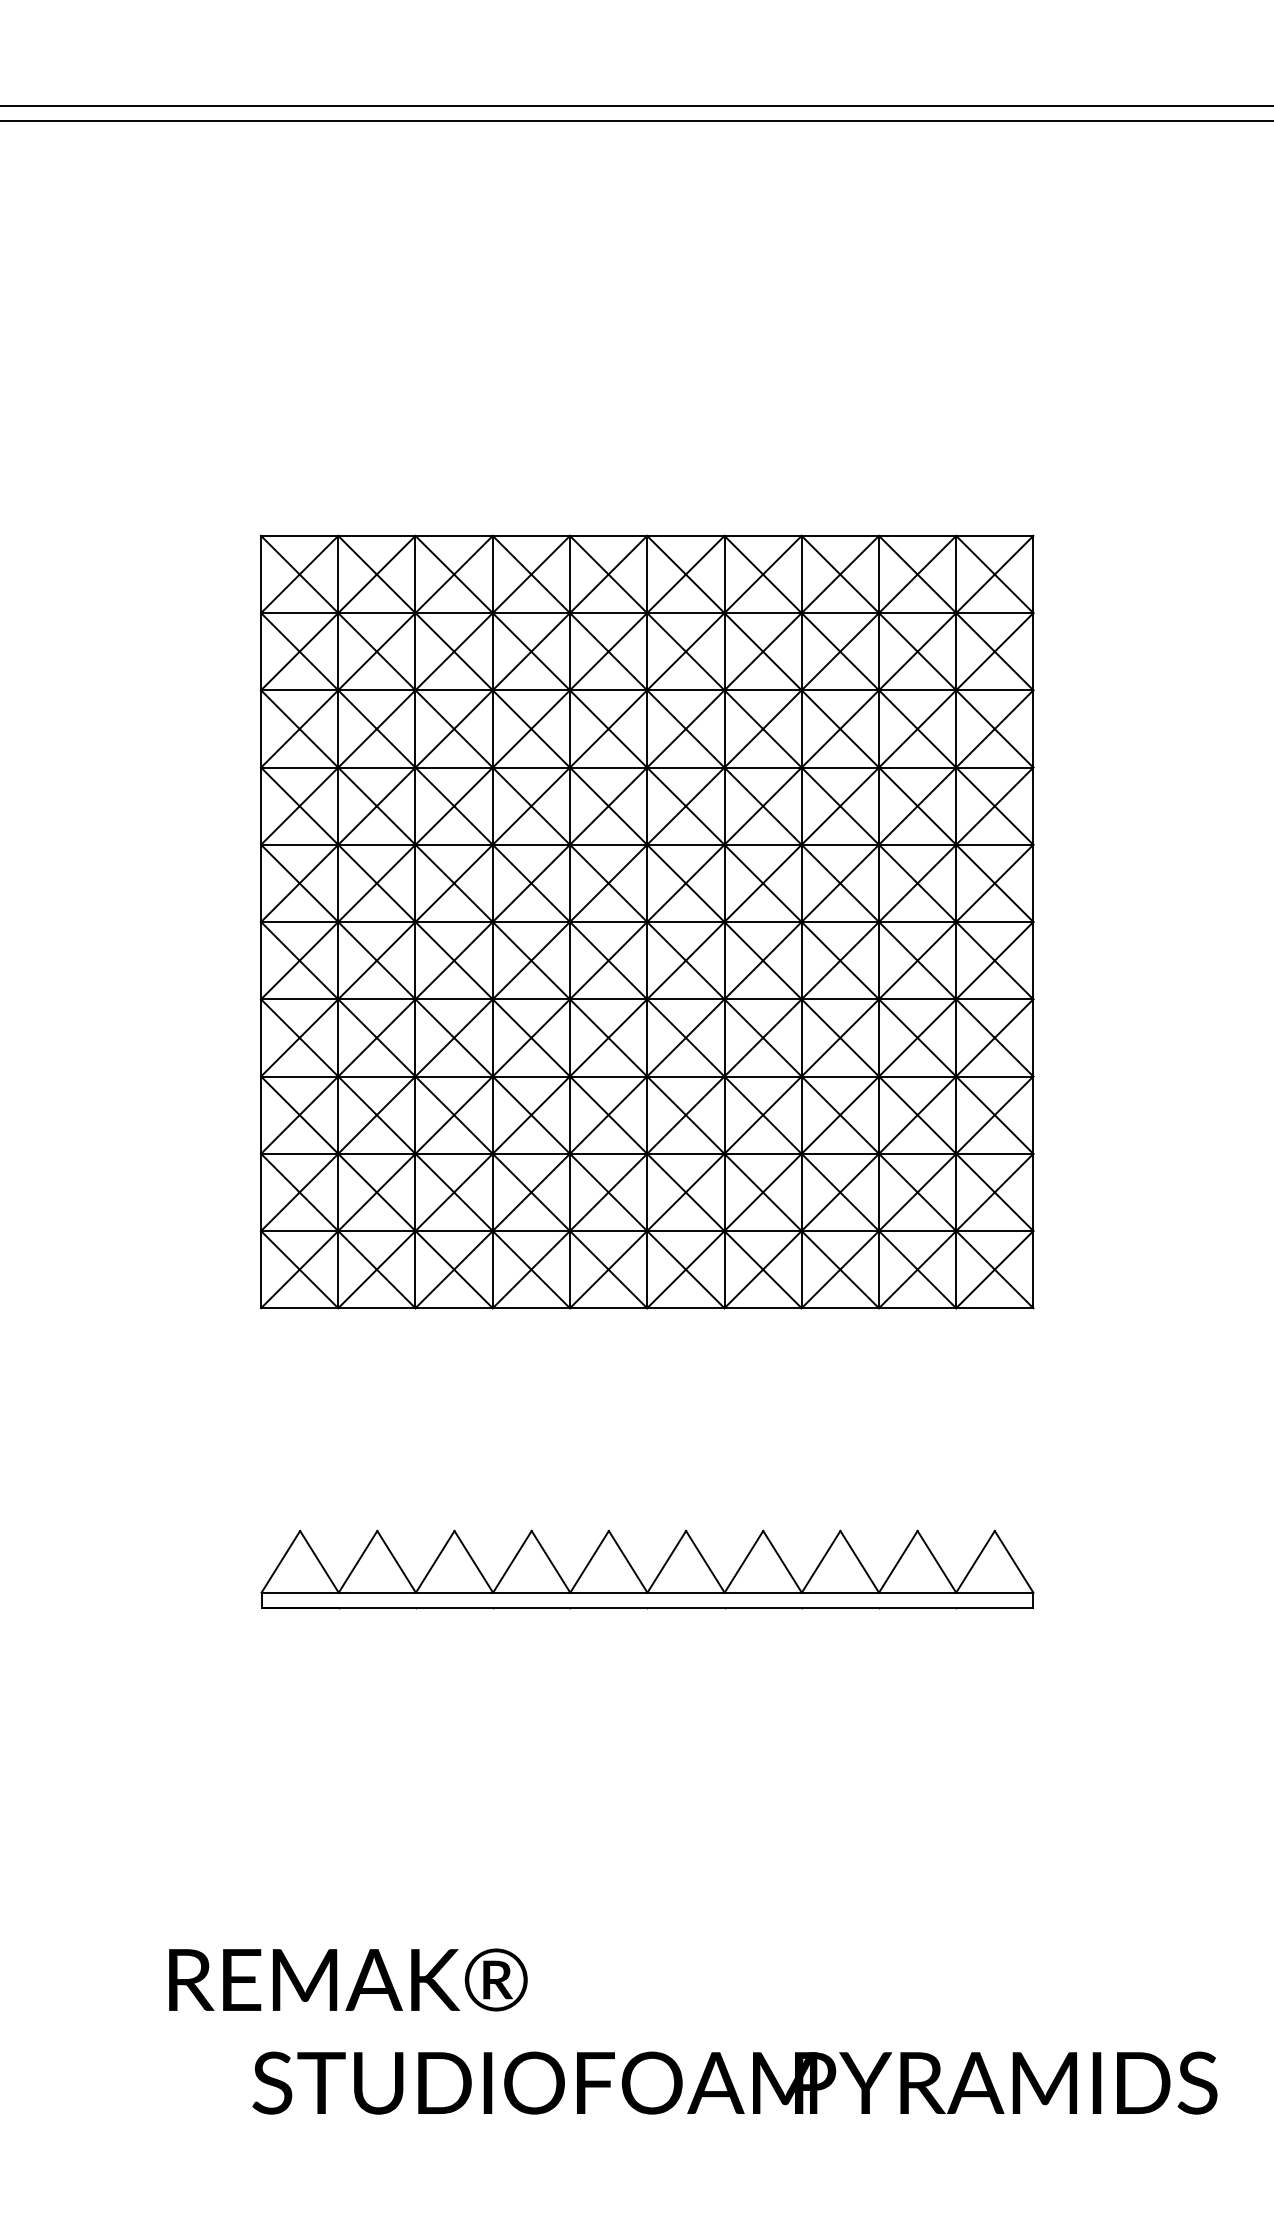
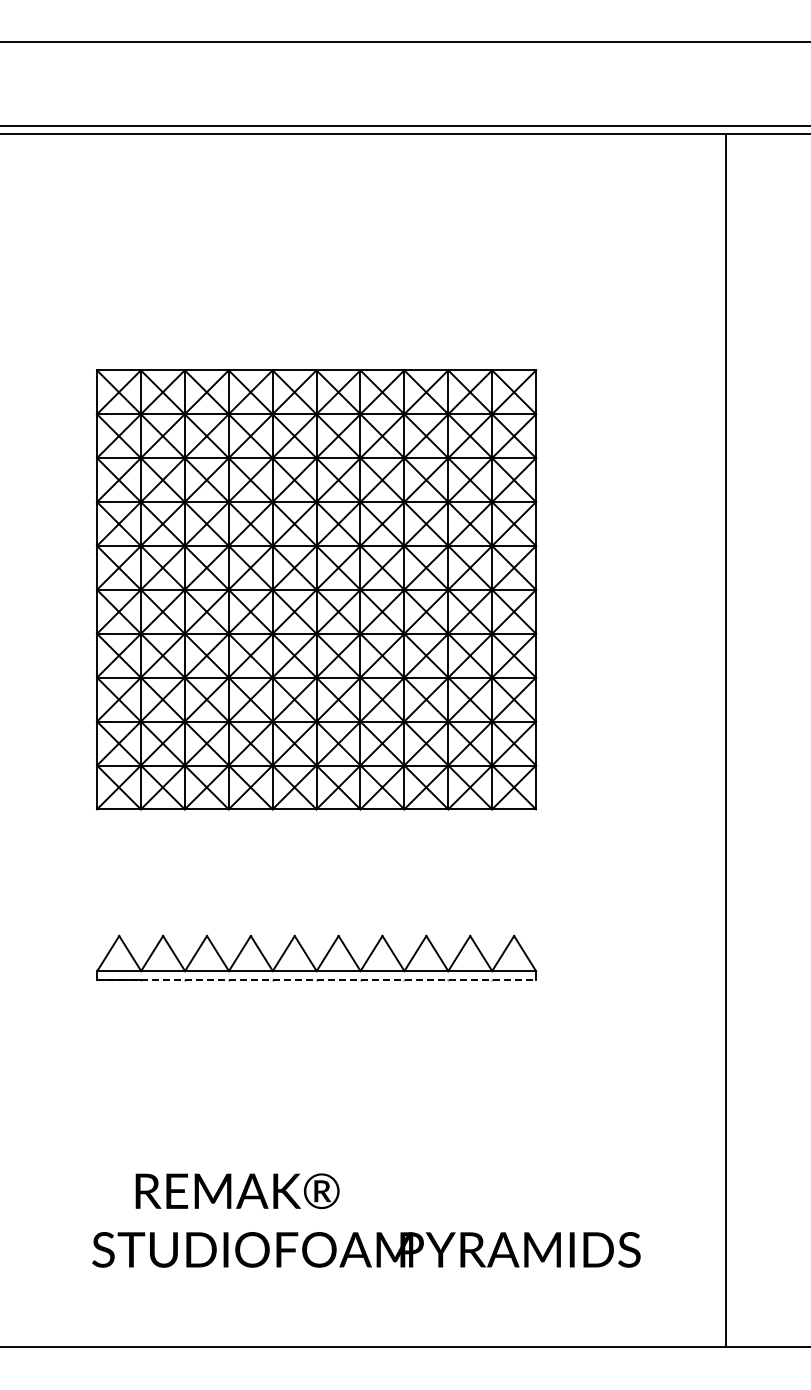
line: (648, 1607) -> (317, 979), solid -> dashed
text: (348, 1980) -> (237, 1191), moved

